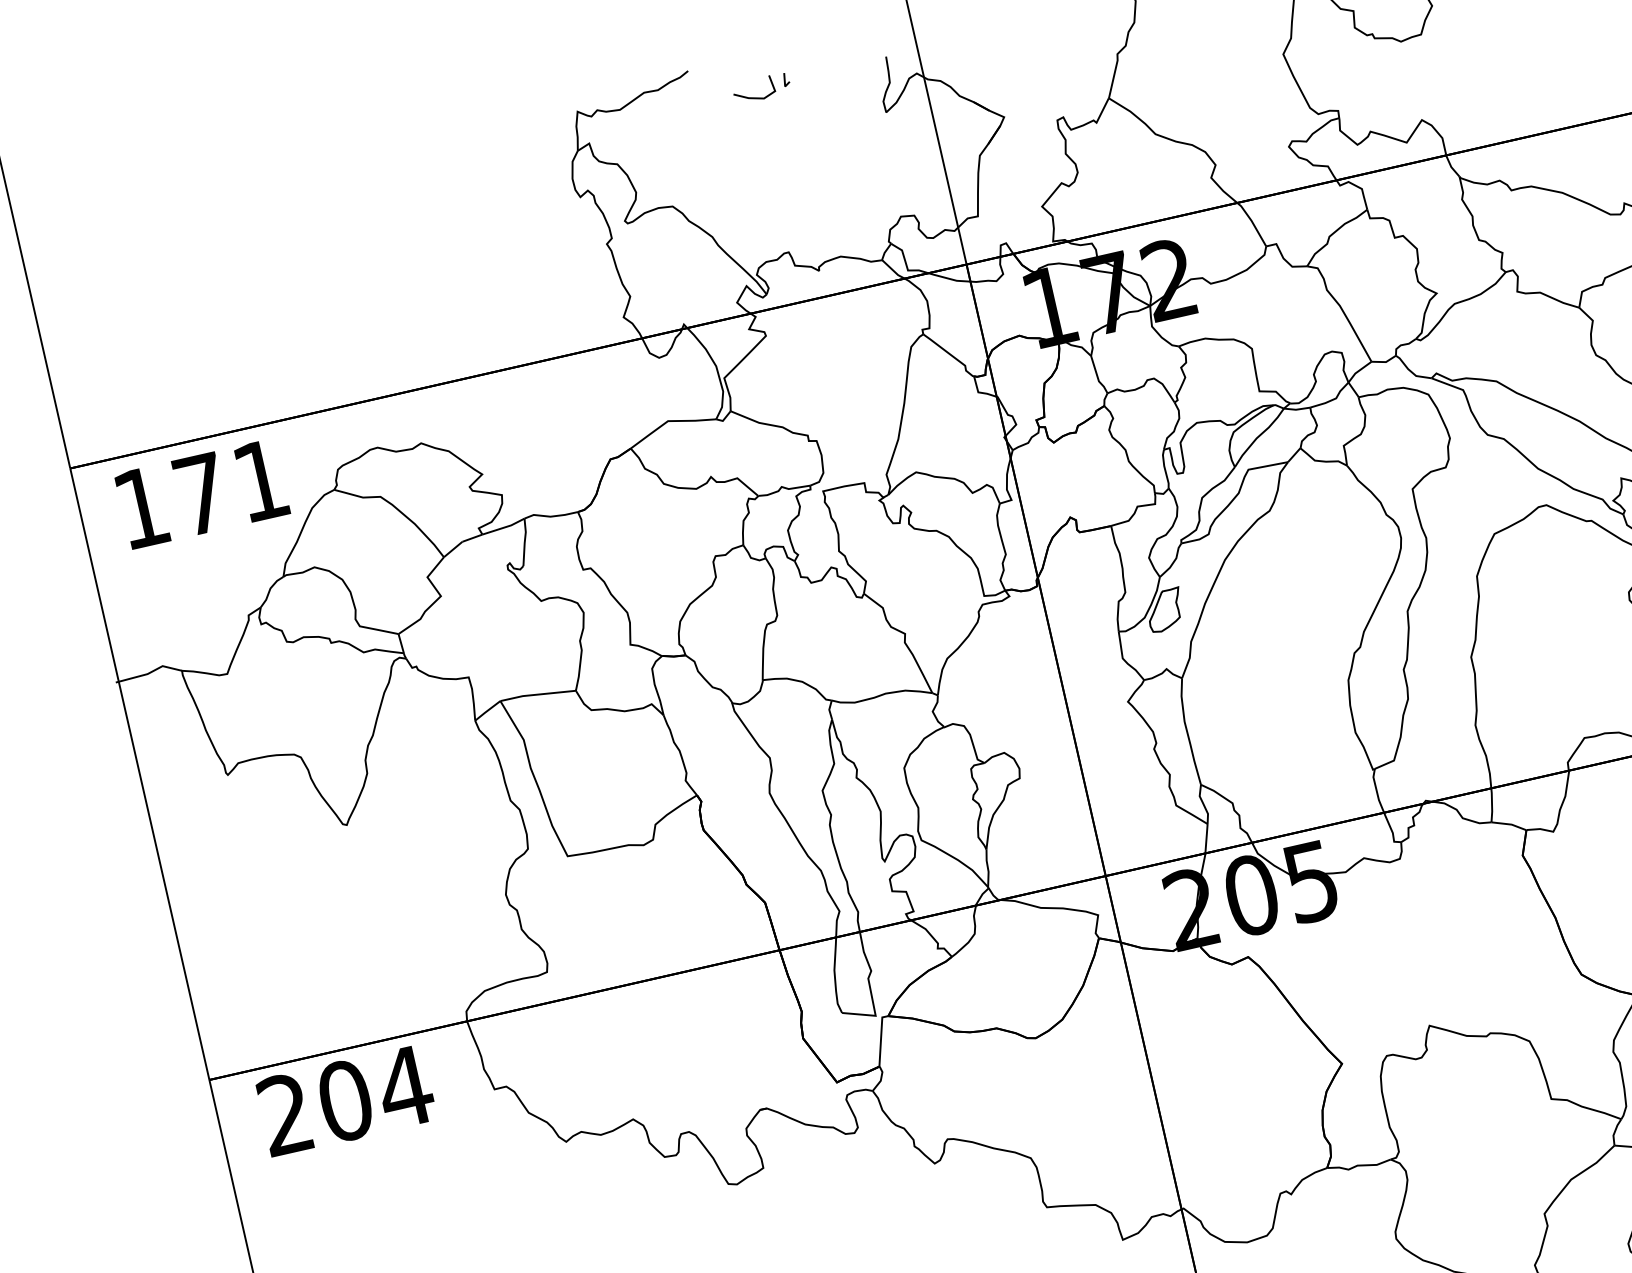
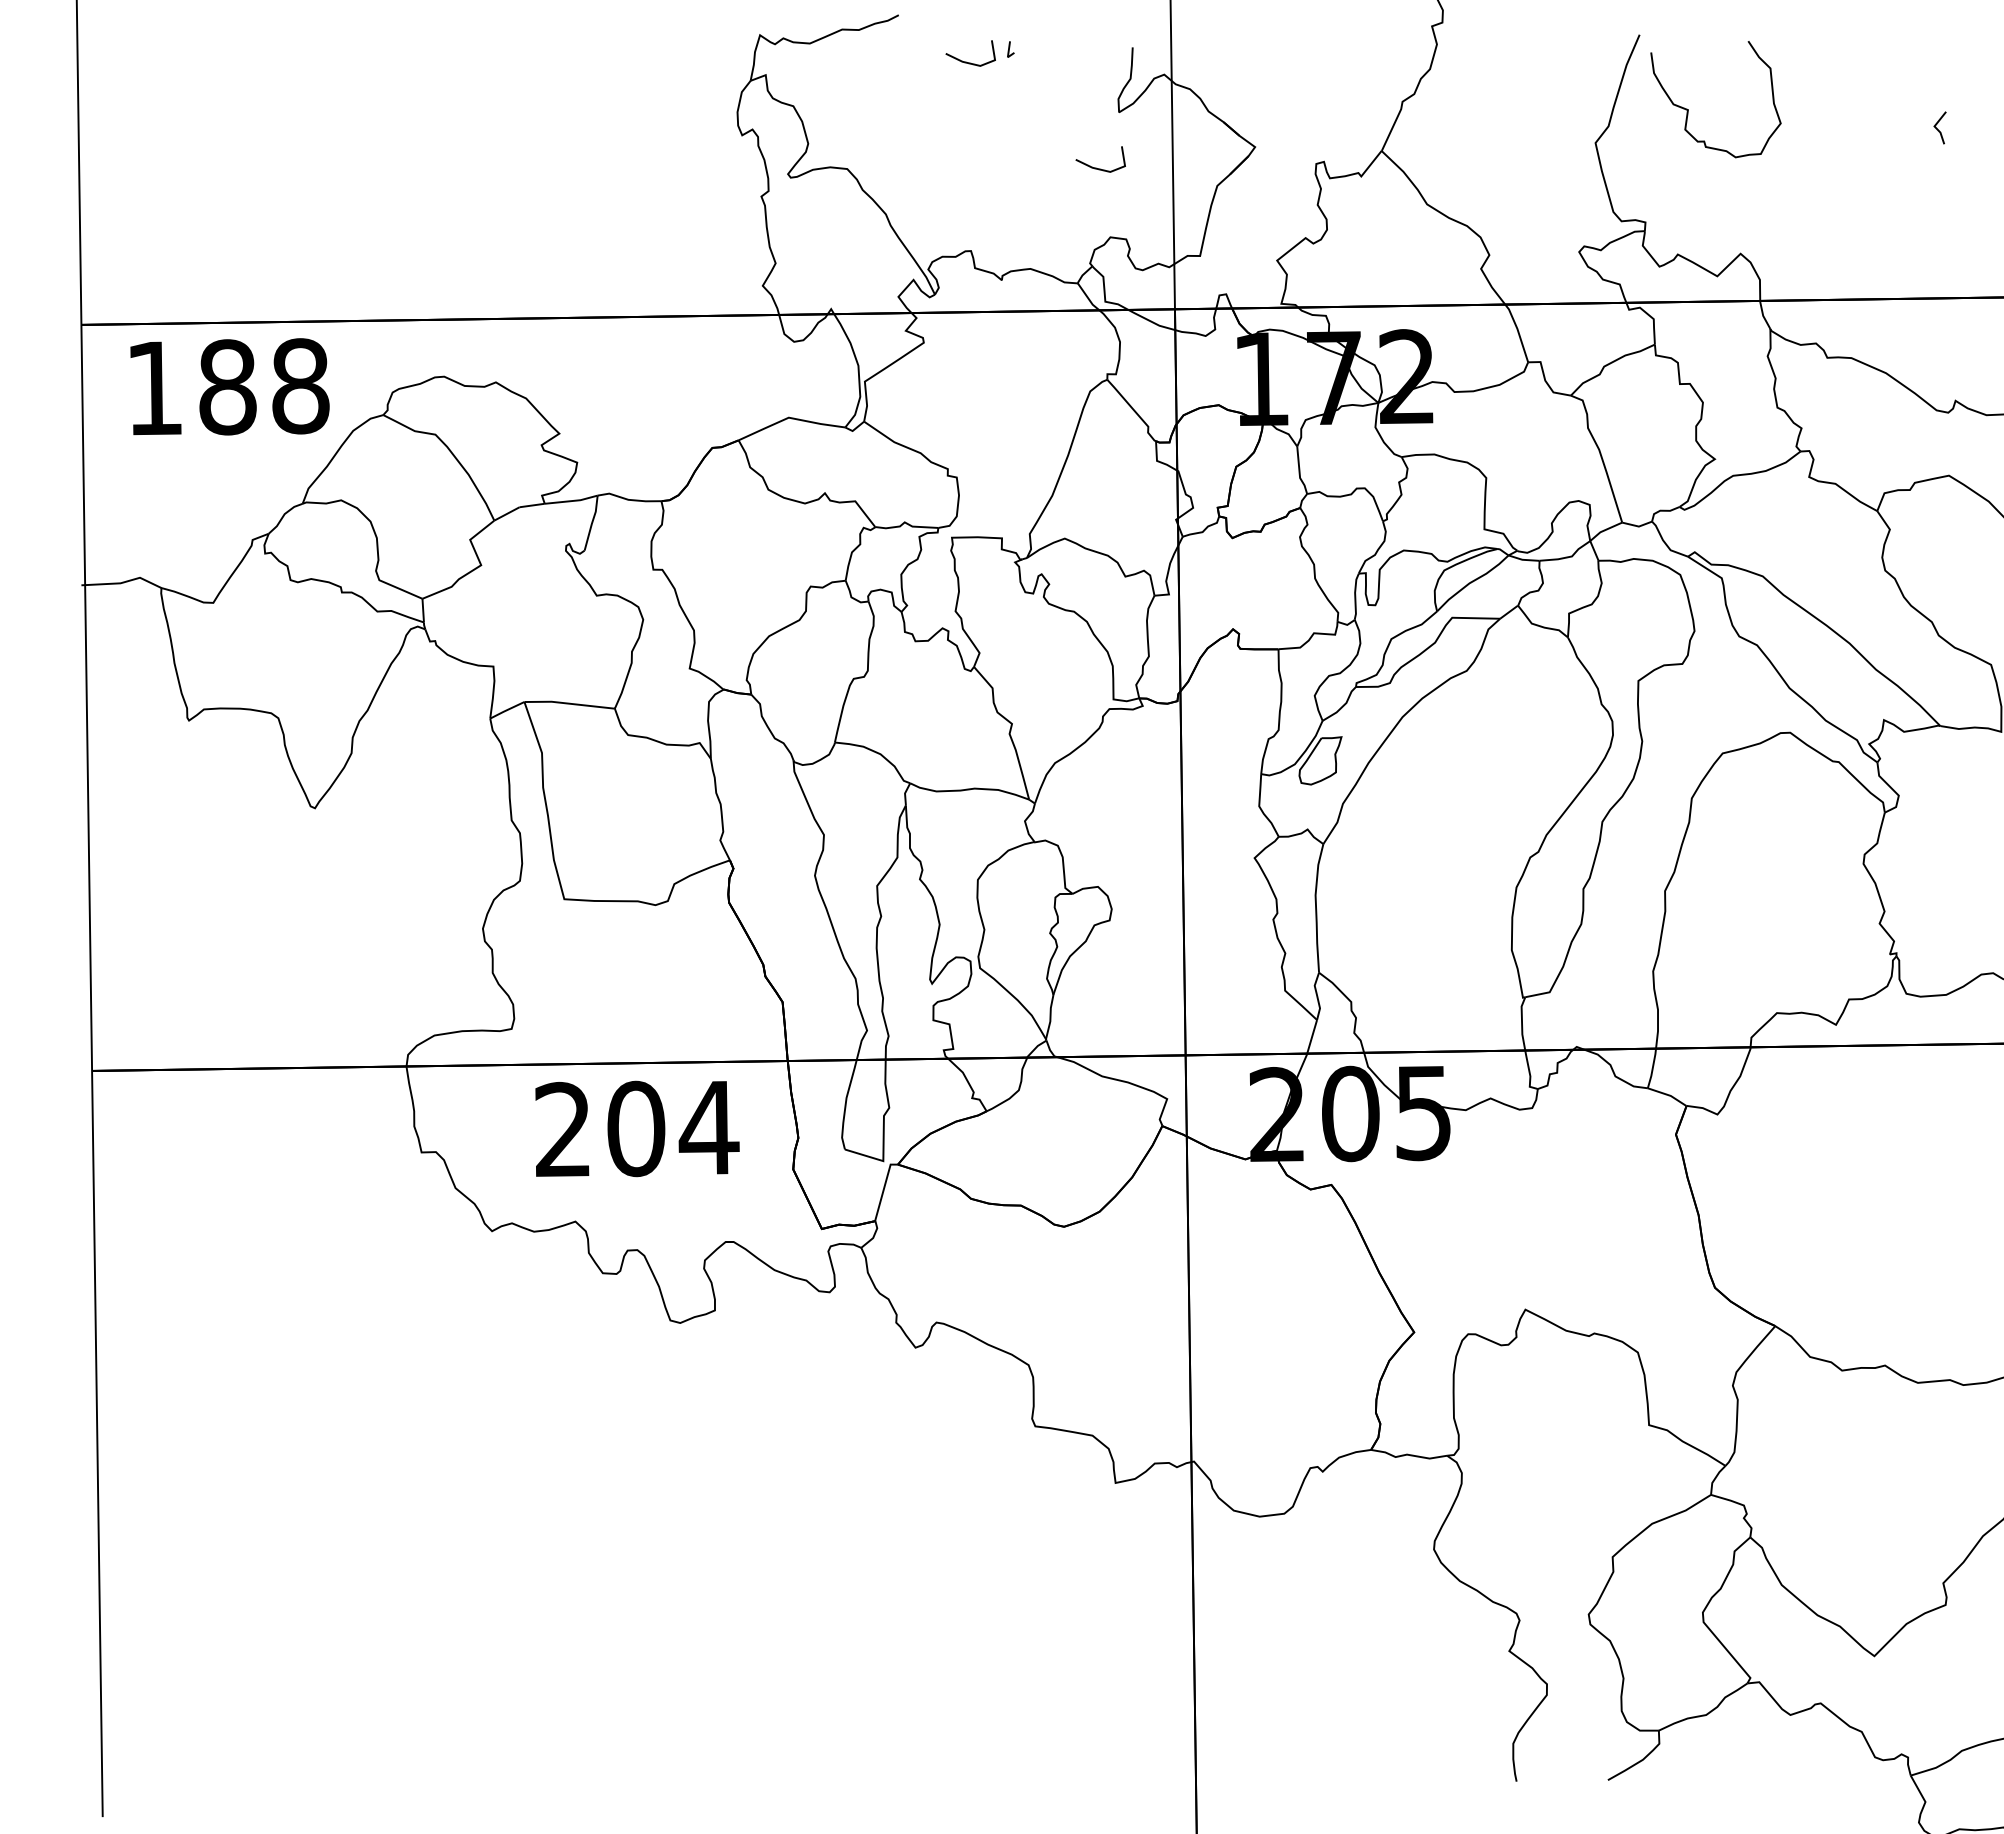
line: (877, 161) -> (1096, 167), added
text: (231, 487) -> (264, 386), 171 -> 188
text: (346, 1100) -> (637, 1128), moved

